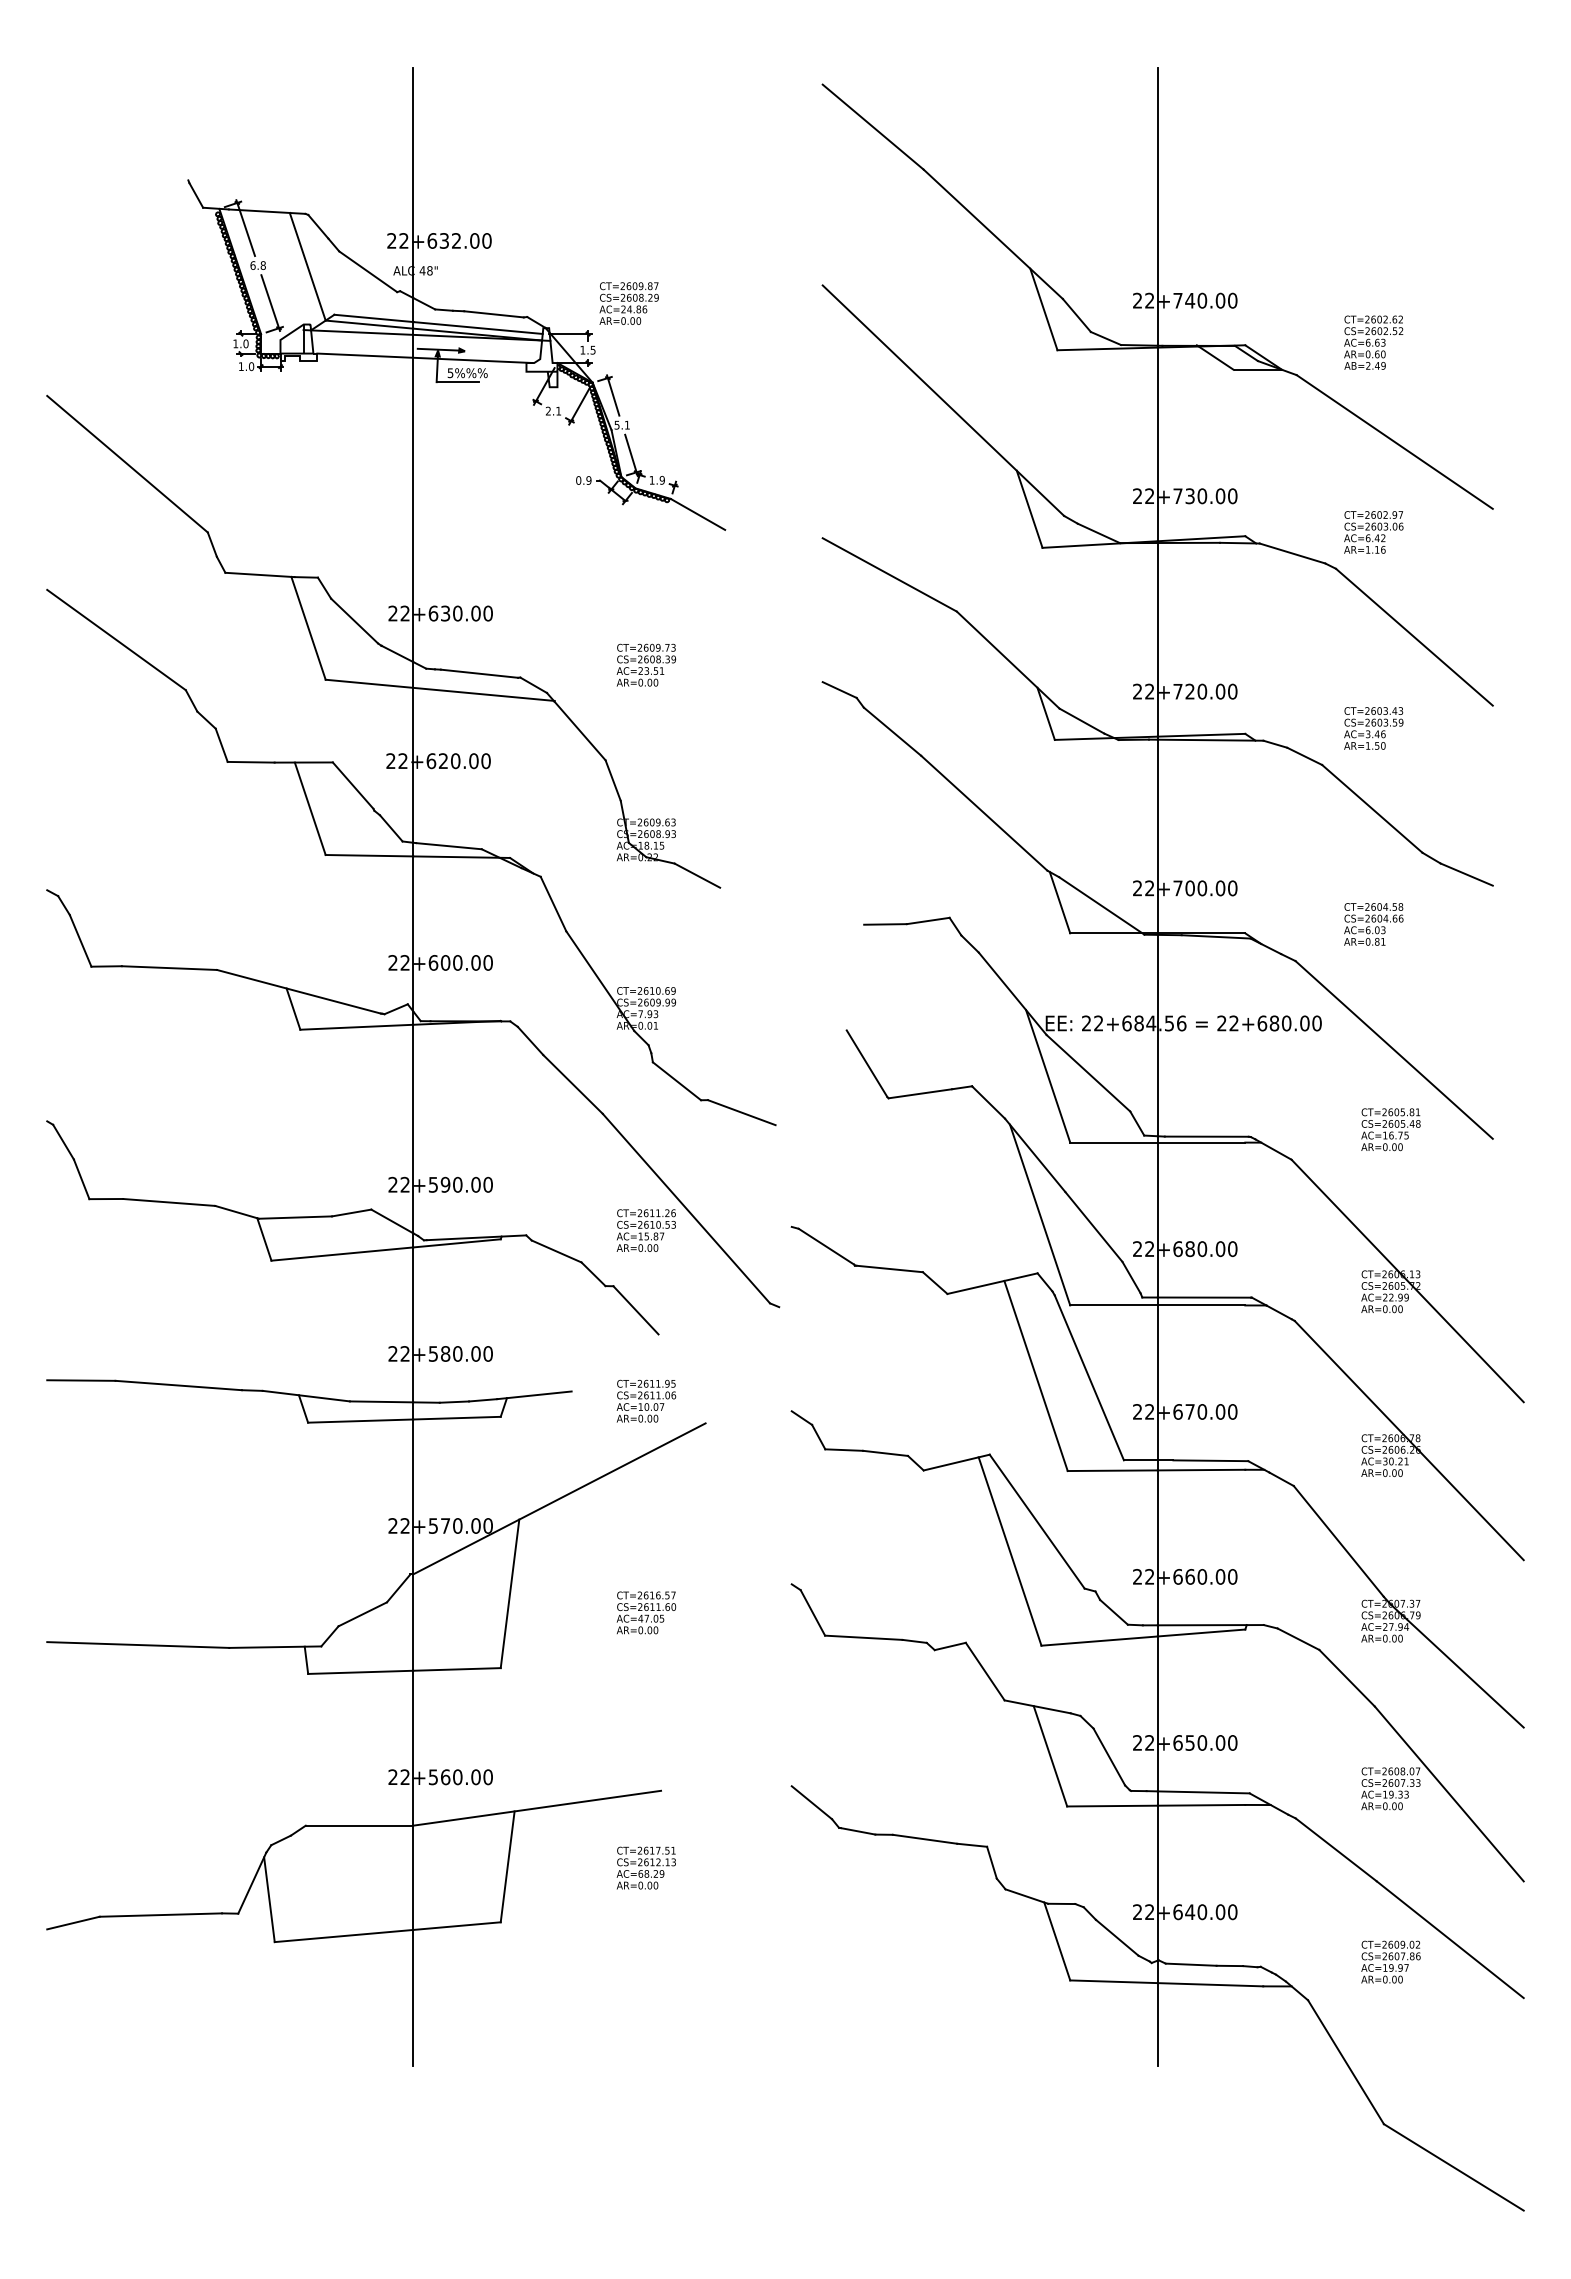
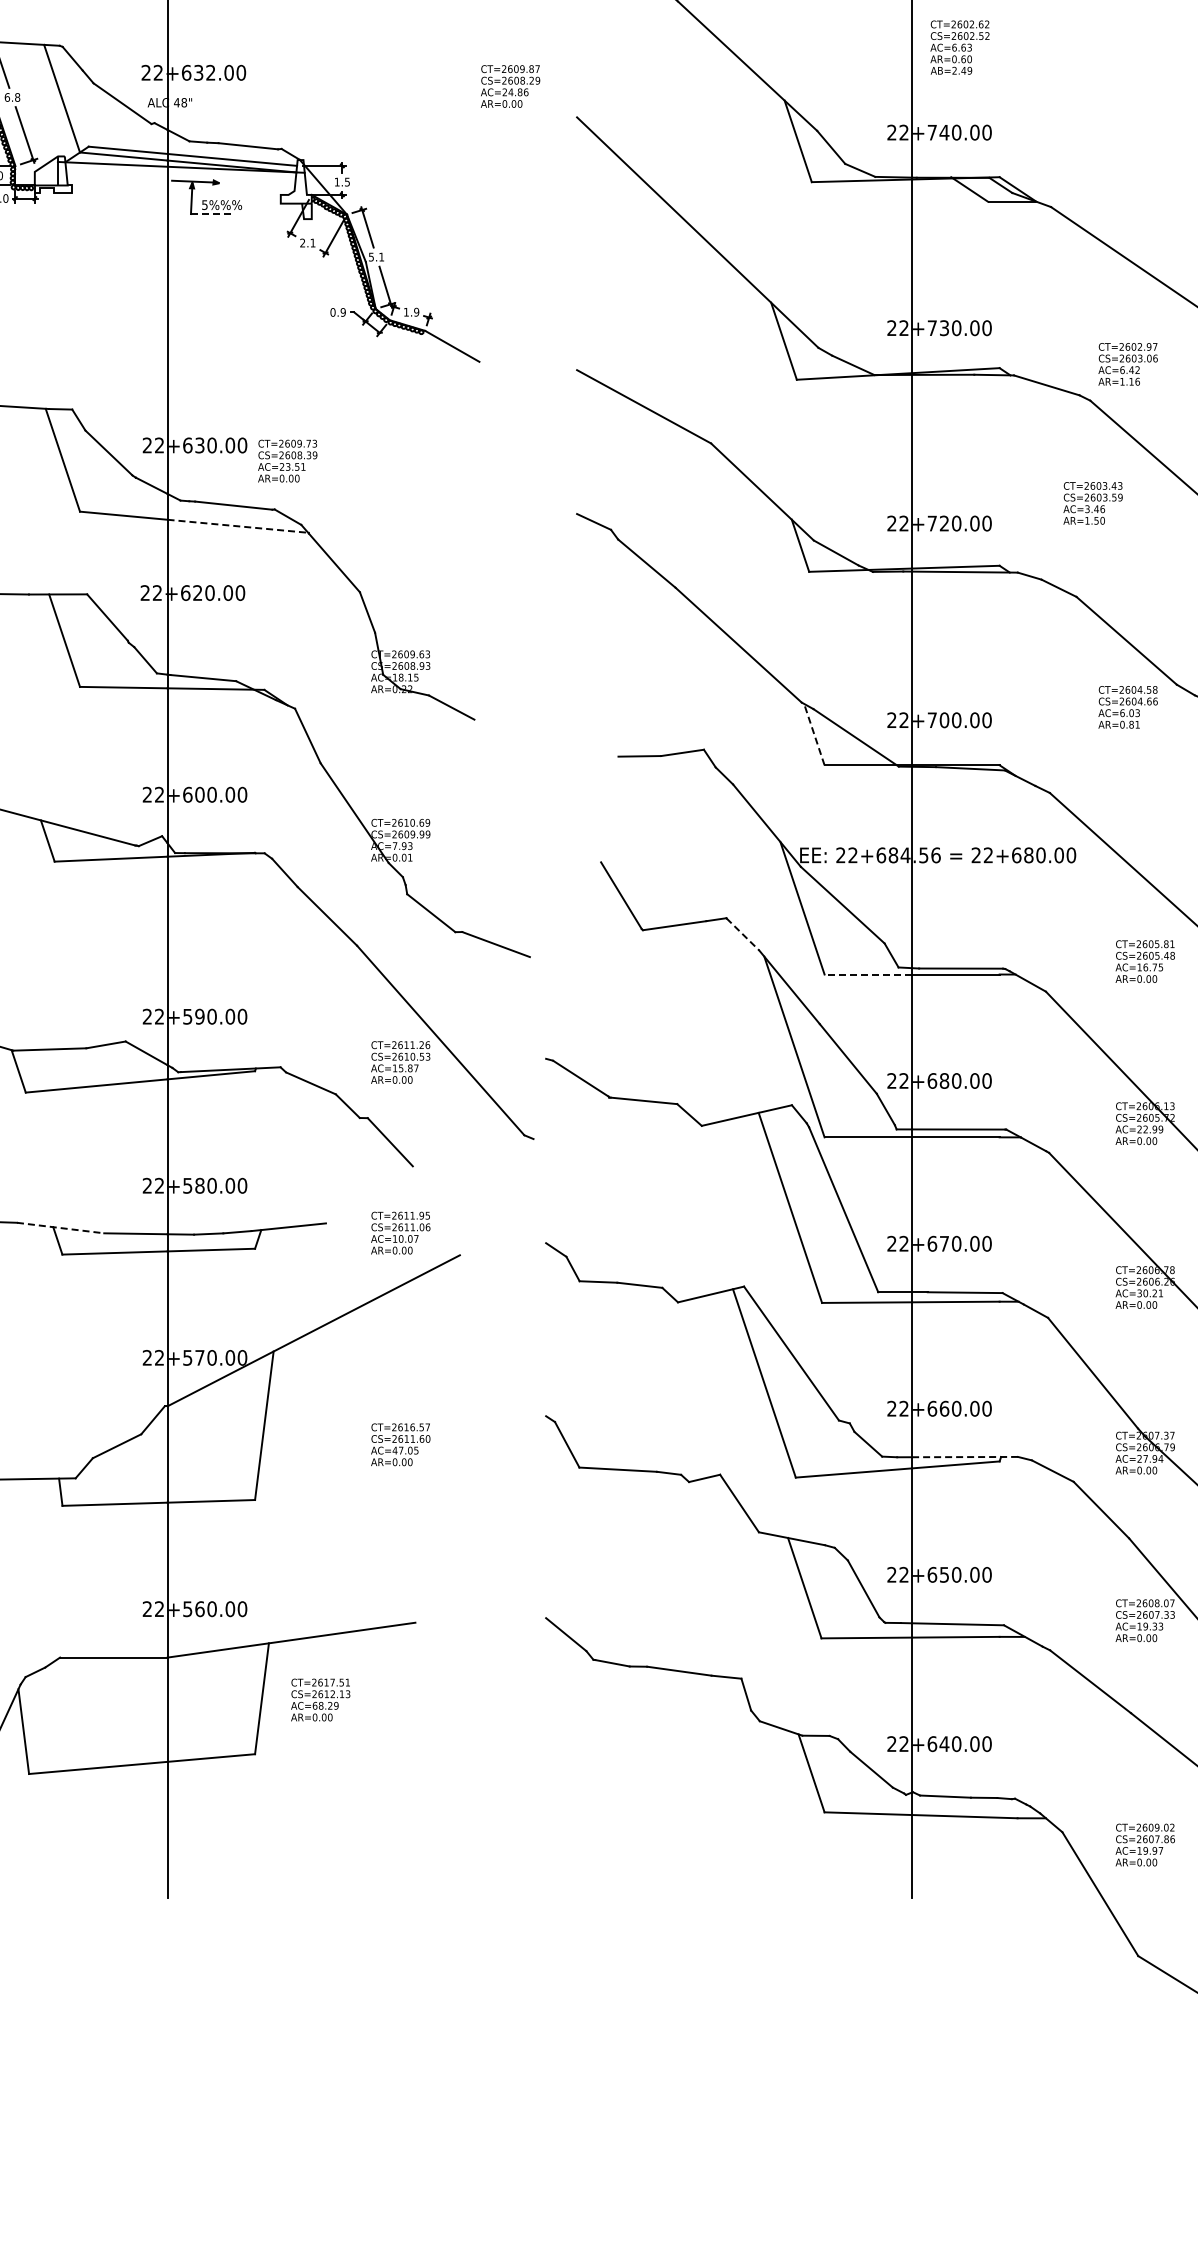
text: (628, 303) -> (509, 86), moved
text: (1373, 342) -> (959, 47), moved
line: (424, 358) -> (178, 190), removed
line: (458, 382) -> (212, 214), solid -> dashed
text: (646, 664) -> (287, 460), moved
line: (483, 694) -> (237, 526), solid -> dashed
text: (1373, 728) -> (1092, 503), moved
line: (1059, 902) -> (813, 734), solid -> dashed
text: (1373, 924) -> (1127, 707), moved
line: (988, 1102) -> (742, 934), solid -> dashed
line: (1114, 1142) -> (868, 974), solid -> dashed
line: (306, 1396) -> (60, 1228), solid -> dashed
line: (1211, 1625) -> (965, 1457), solid -> dashed
text: (645, 1867) -> (319, 1699), moved
text: (1390, 1961) -> (1144, 1844), moved

